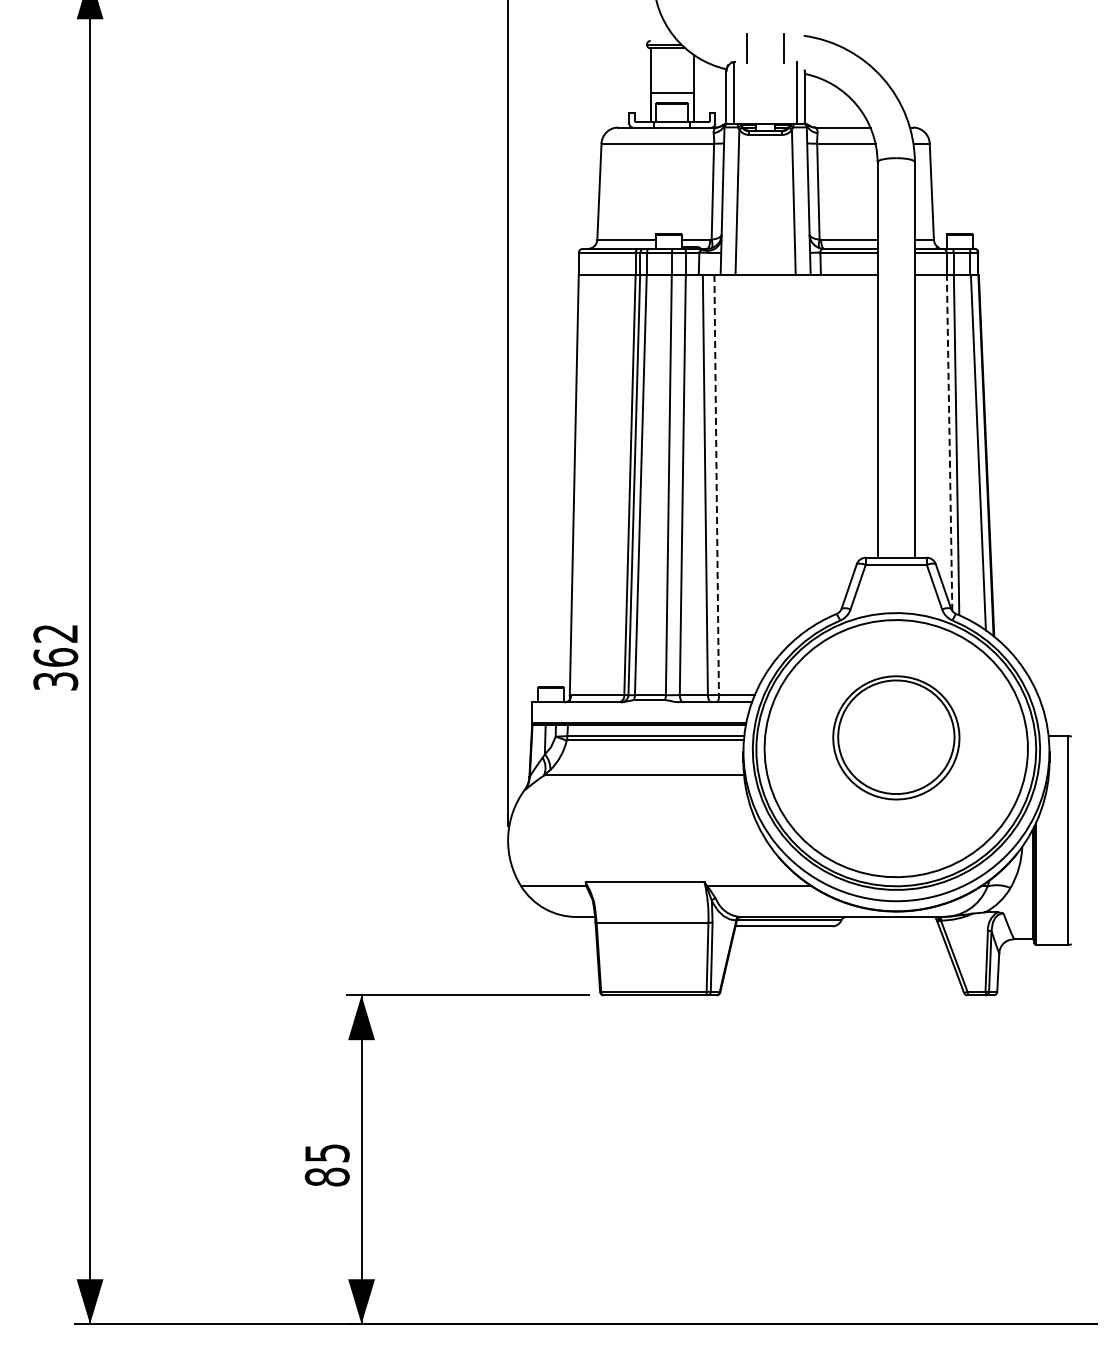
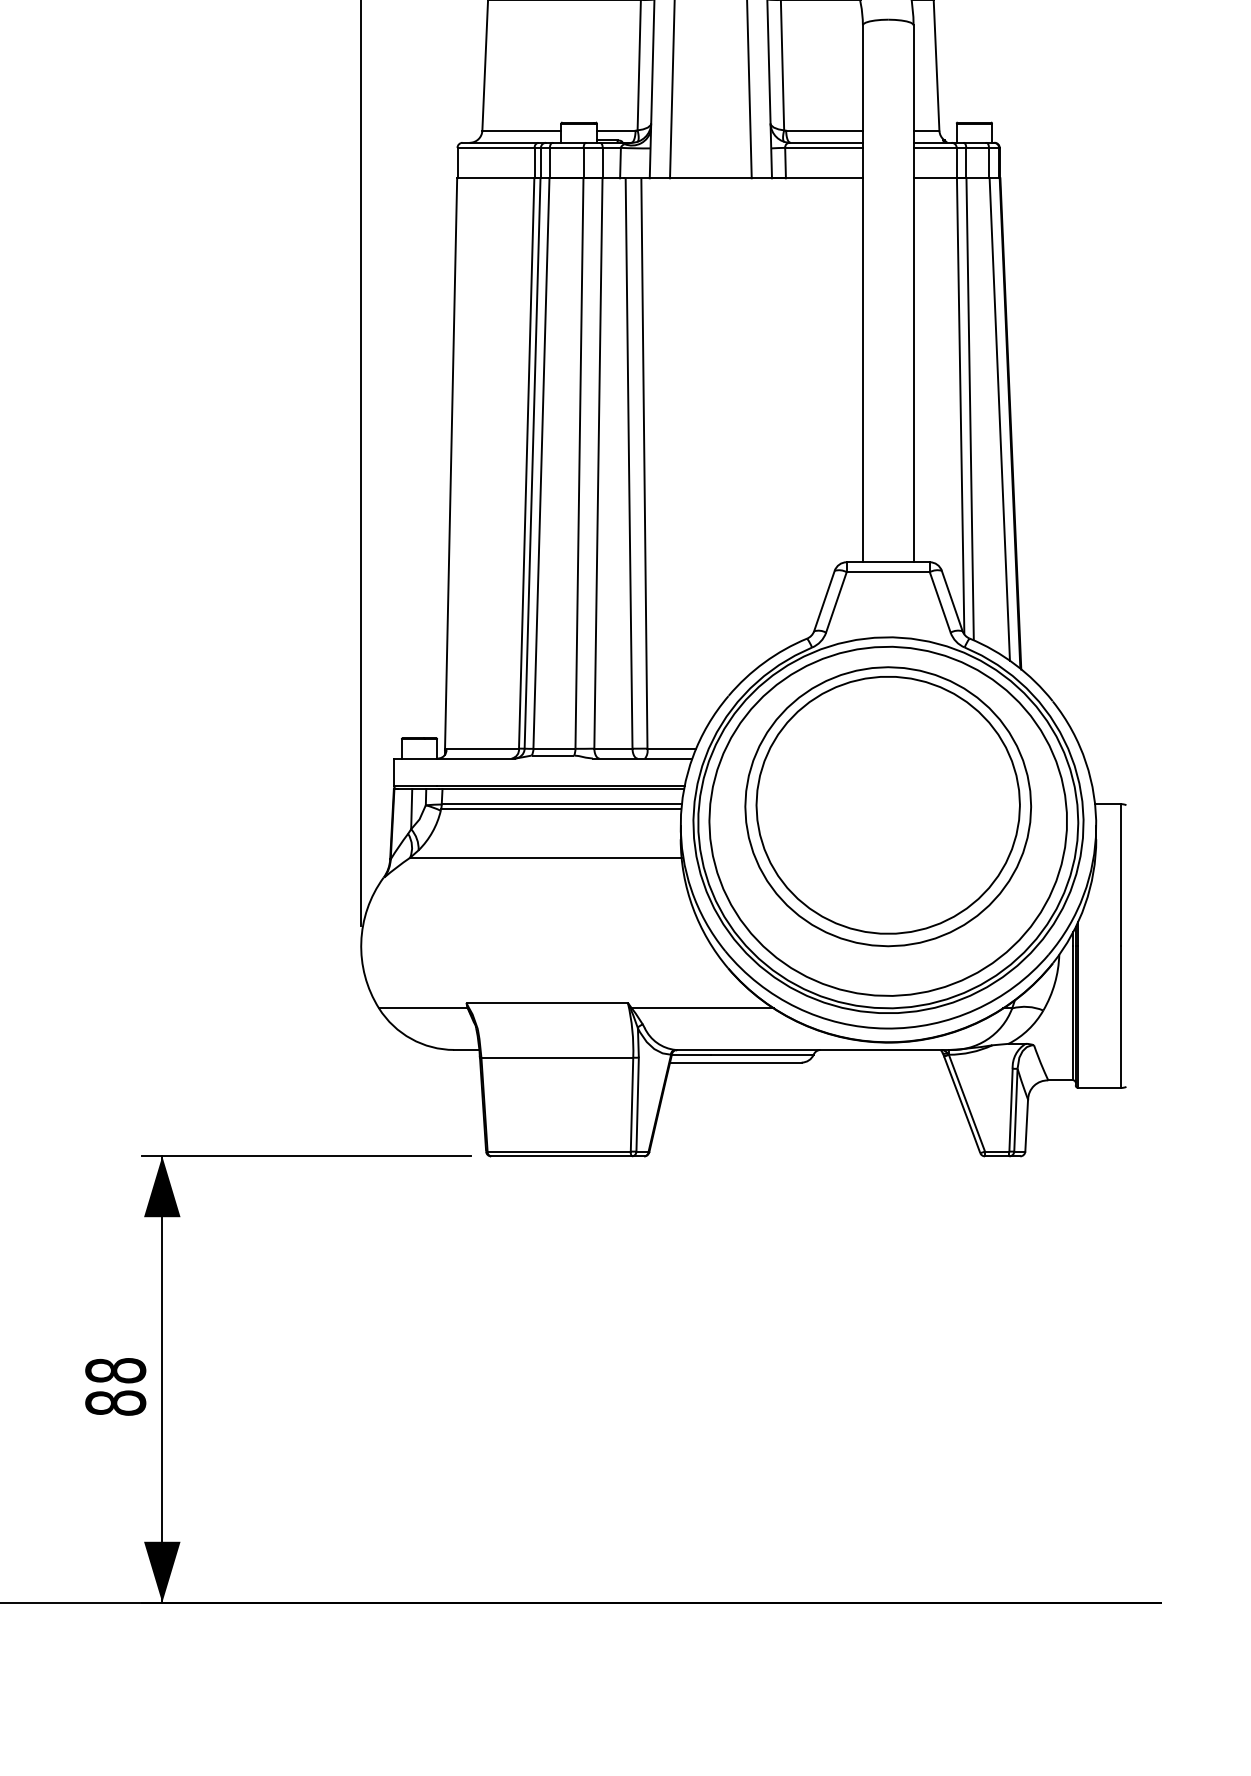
line: (949, 443) -> (960, 407), dashed -> solid
line: (716, 483) -> (644, 461), dashed -> solid
part: (896, 737) -> (888, 806), size x1.67
text: (326, 1152) -> (114, 1369), 85 -> 88

